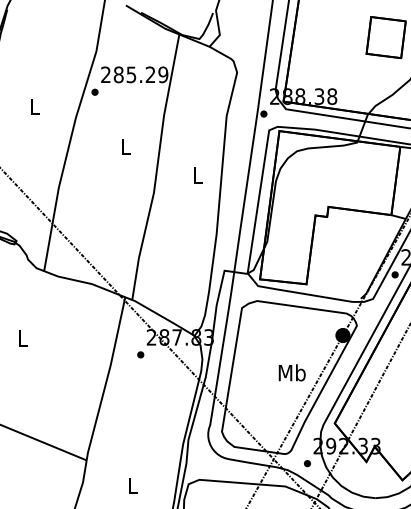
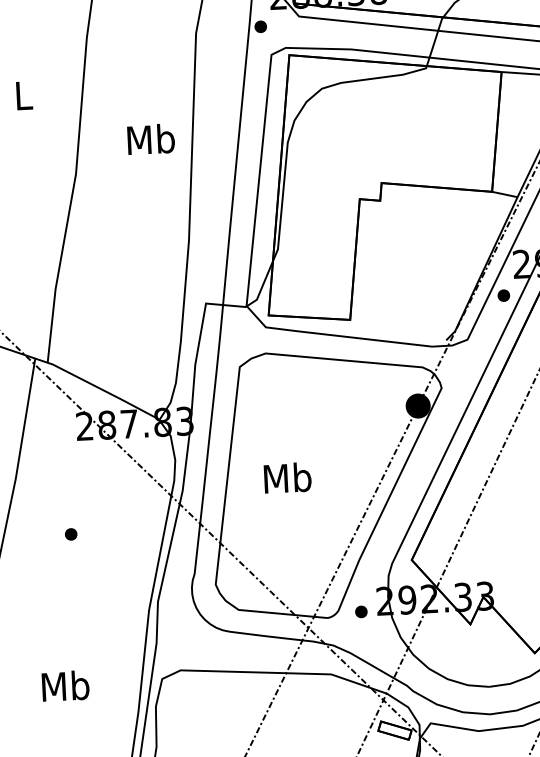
text: (197, 174) -> (150, 138), L -> Mb
part: (140, 354) -> (70, 533), moved
text: (291, 372) -> (286, 477), moved
part: (307, 463) -> (361, 611), moved
text: (132, 484) -> (64, 684), L -> Mb

